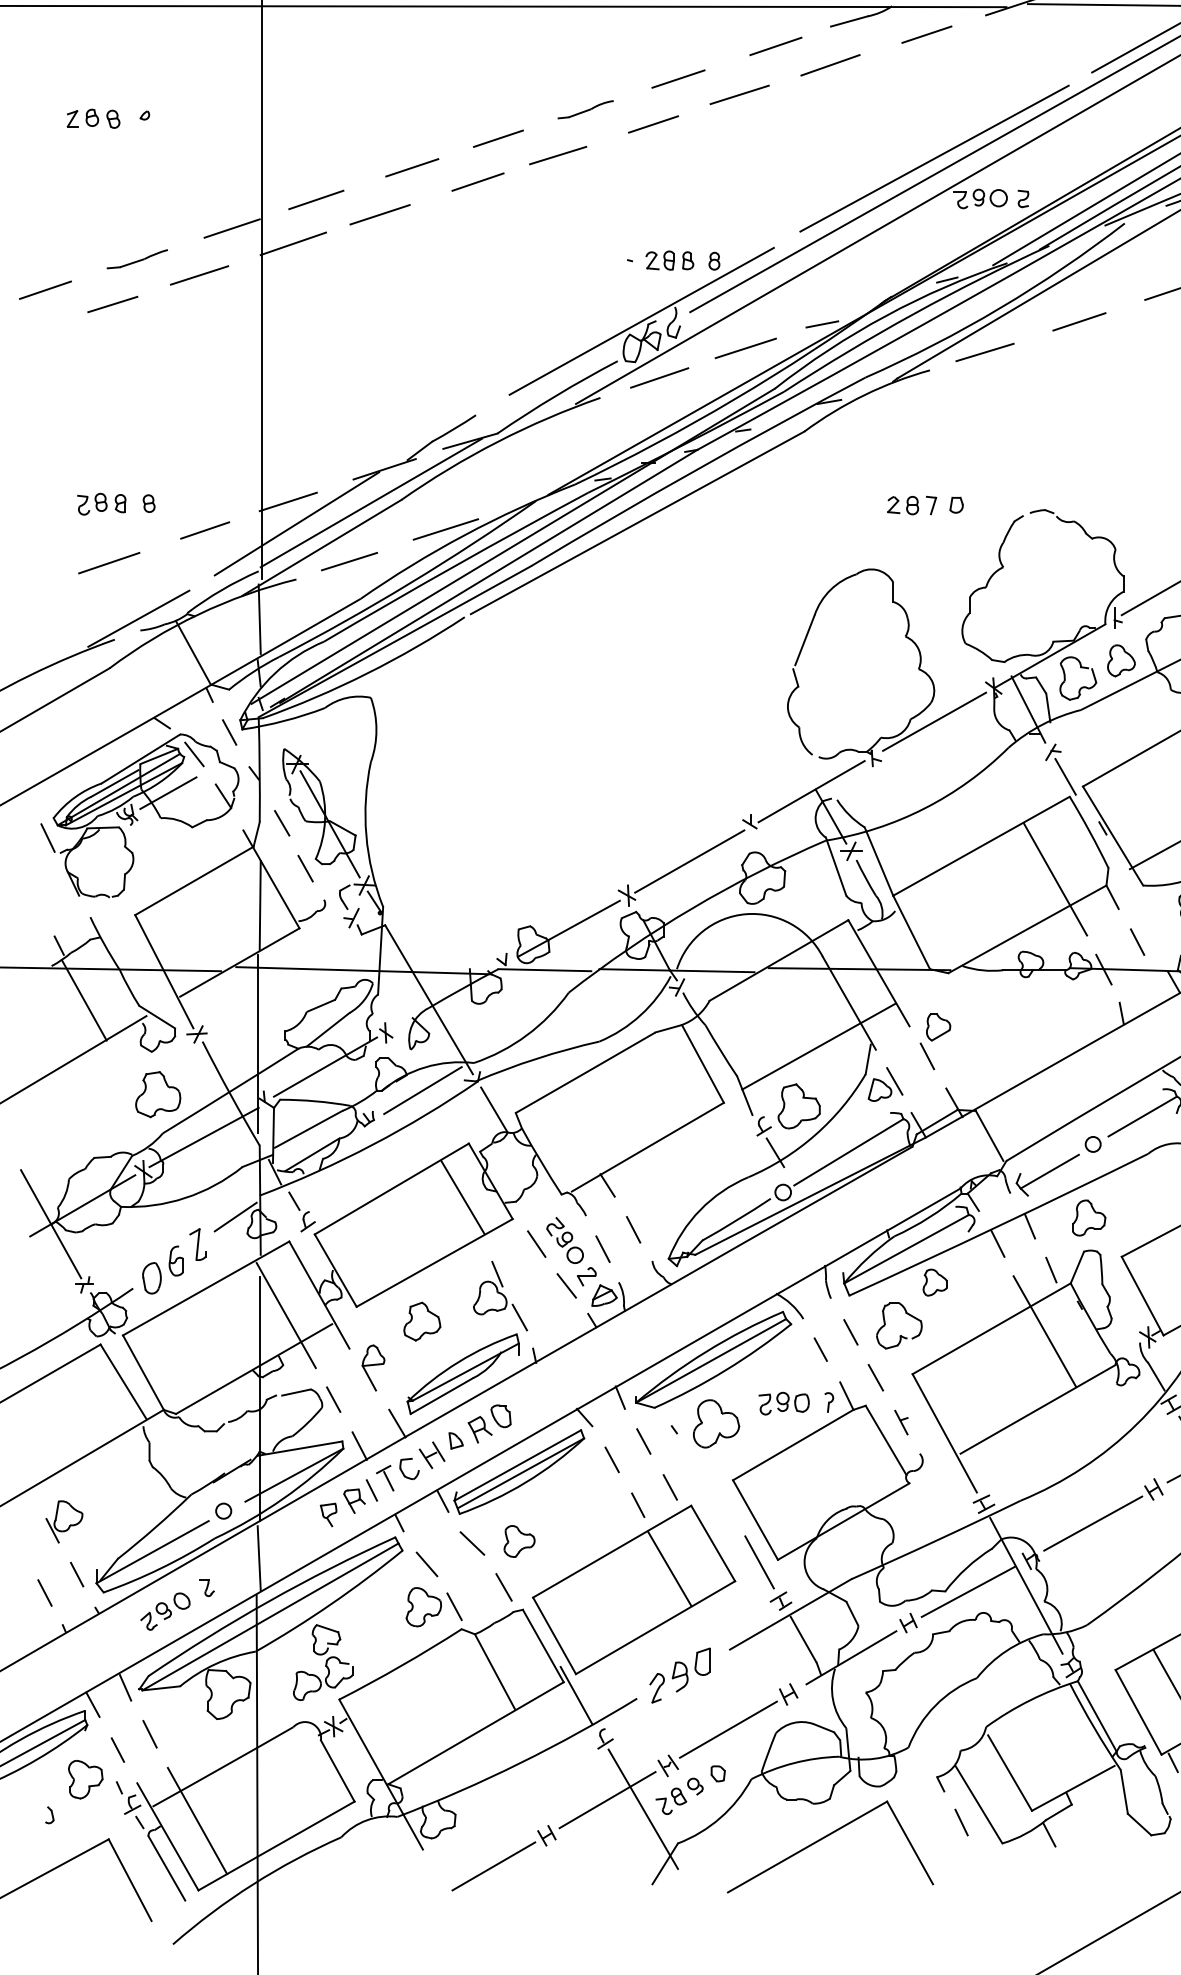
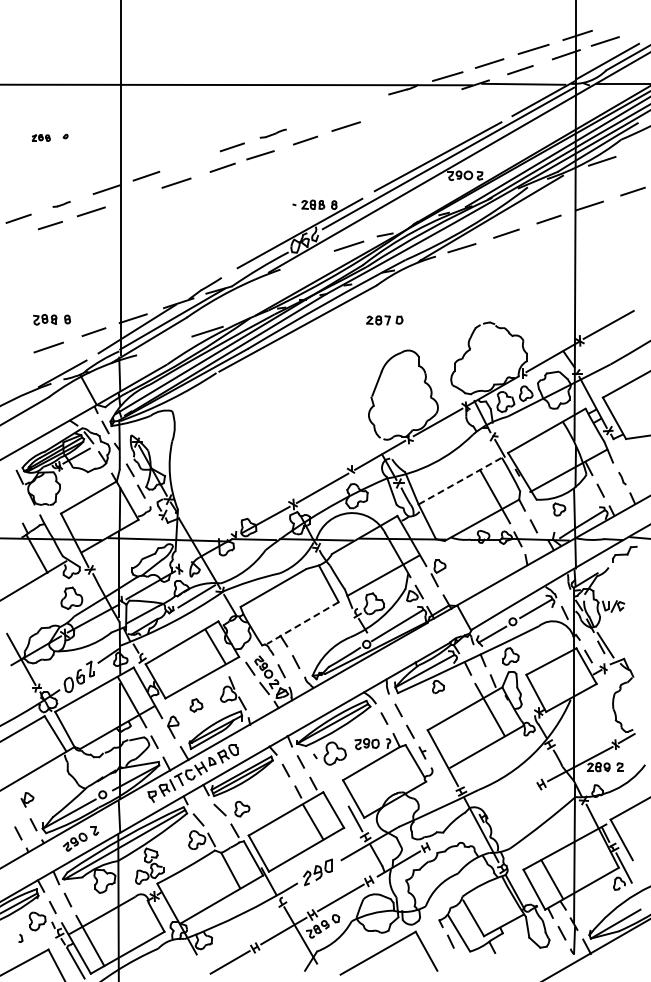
line: (926, 35) -> (434, 98), removed
line: (776, 45) -> (363, 103), removed
line: (829, 64) -> (388, 112), removed
line: (678, 79) -> (317, 119), removed
part: (93, 117) -> (41, 137), size x0.7
line: (411, 166) -> (191, 160), removed
line: (293, 242) -> (135, 196), removed
part: (136, 259) -> (61, 204), size x0.6
line: (657, 376) -> (307, 259), removed
part: (924, 505) -> (384, 320), moved
line: (350, 560) -> (162, 346), removed
line: (982, 847) -> (460, 481), solid -> dashed
line: (647, 1148) -> (302, 623), solid -> dashed
part: (422, 1321) -> (196, 705), size x0.7
part: (899, 1326) -> (421, 707), removed
part: (64, 1521) -> (27, 799), size x0.7
line: (1092, 1523) -> (512, 800), removed
line: (967, 1591) -> (453, 832), removed

